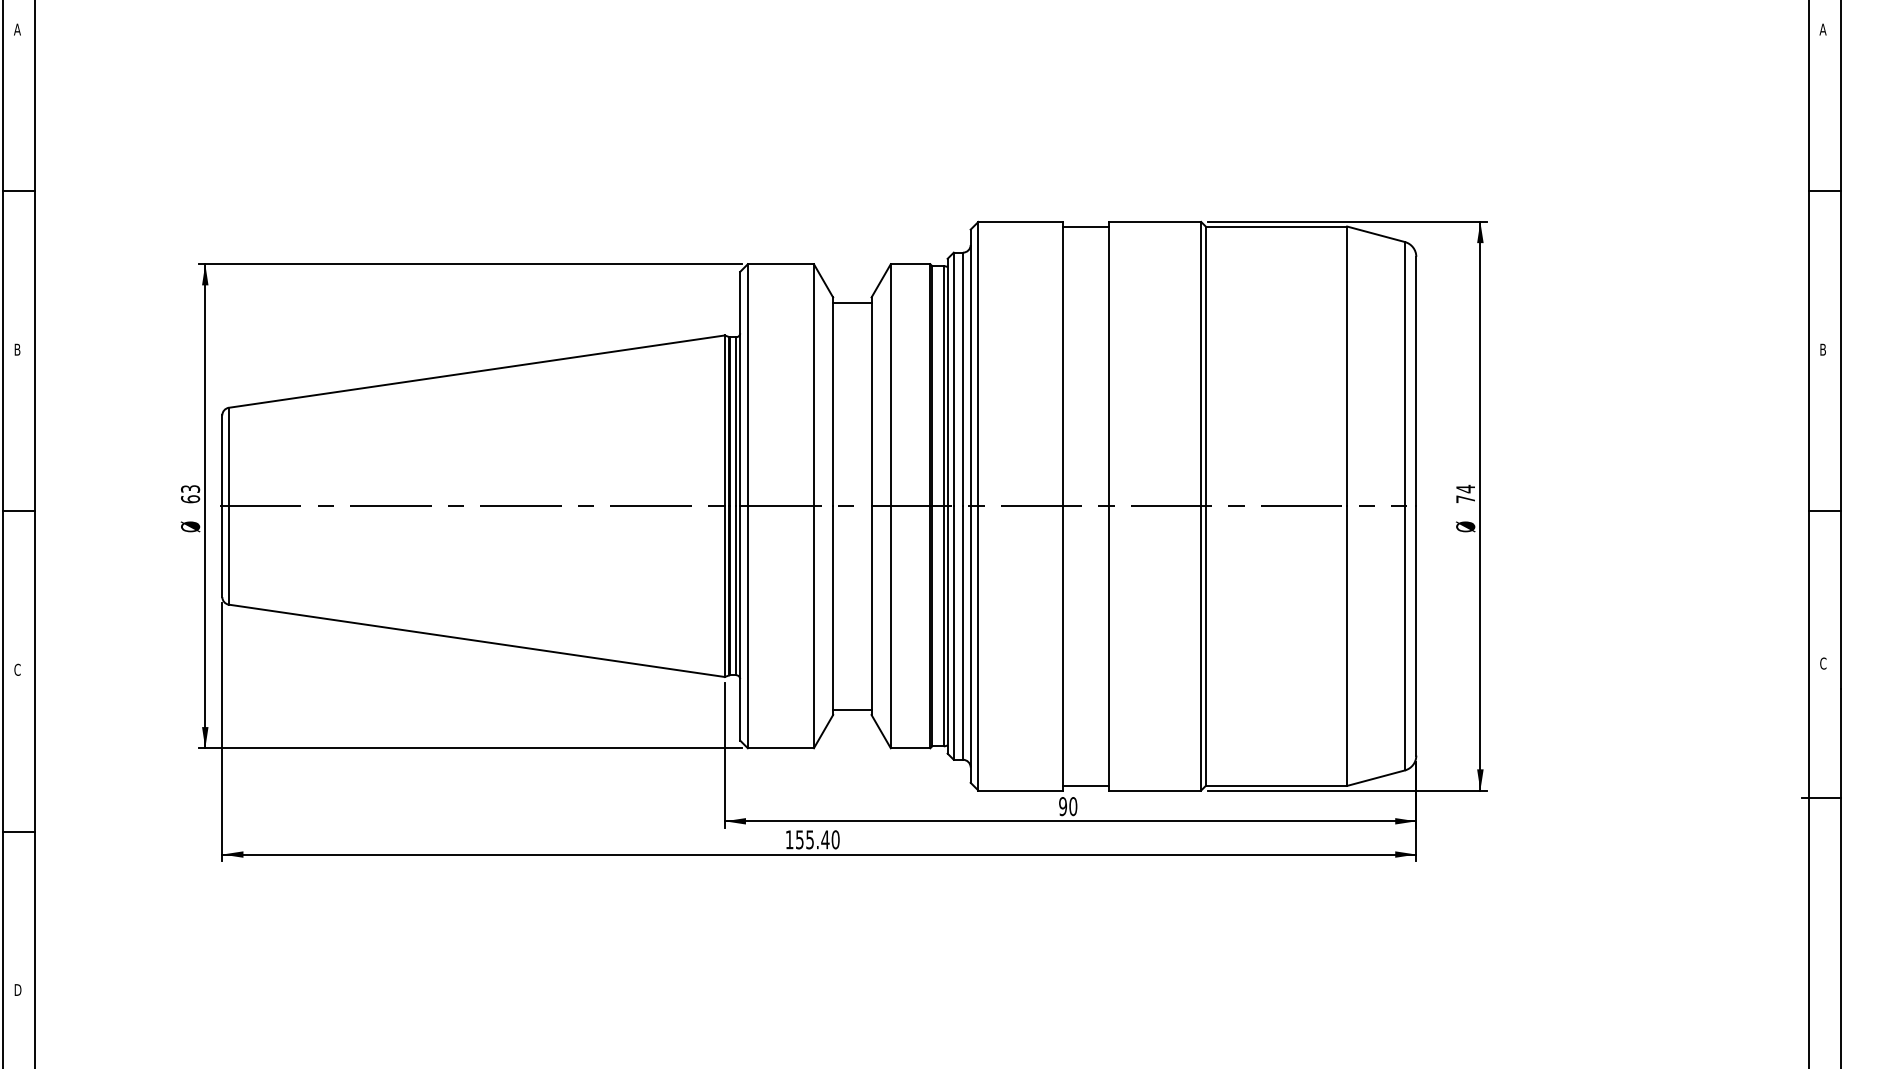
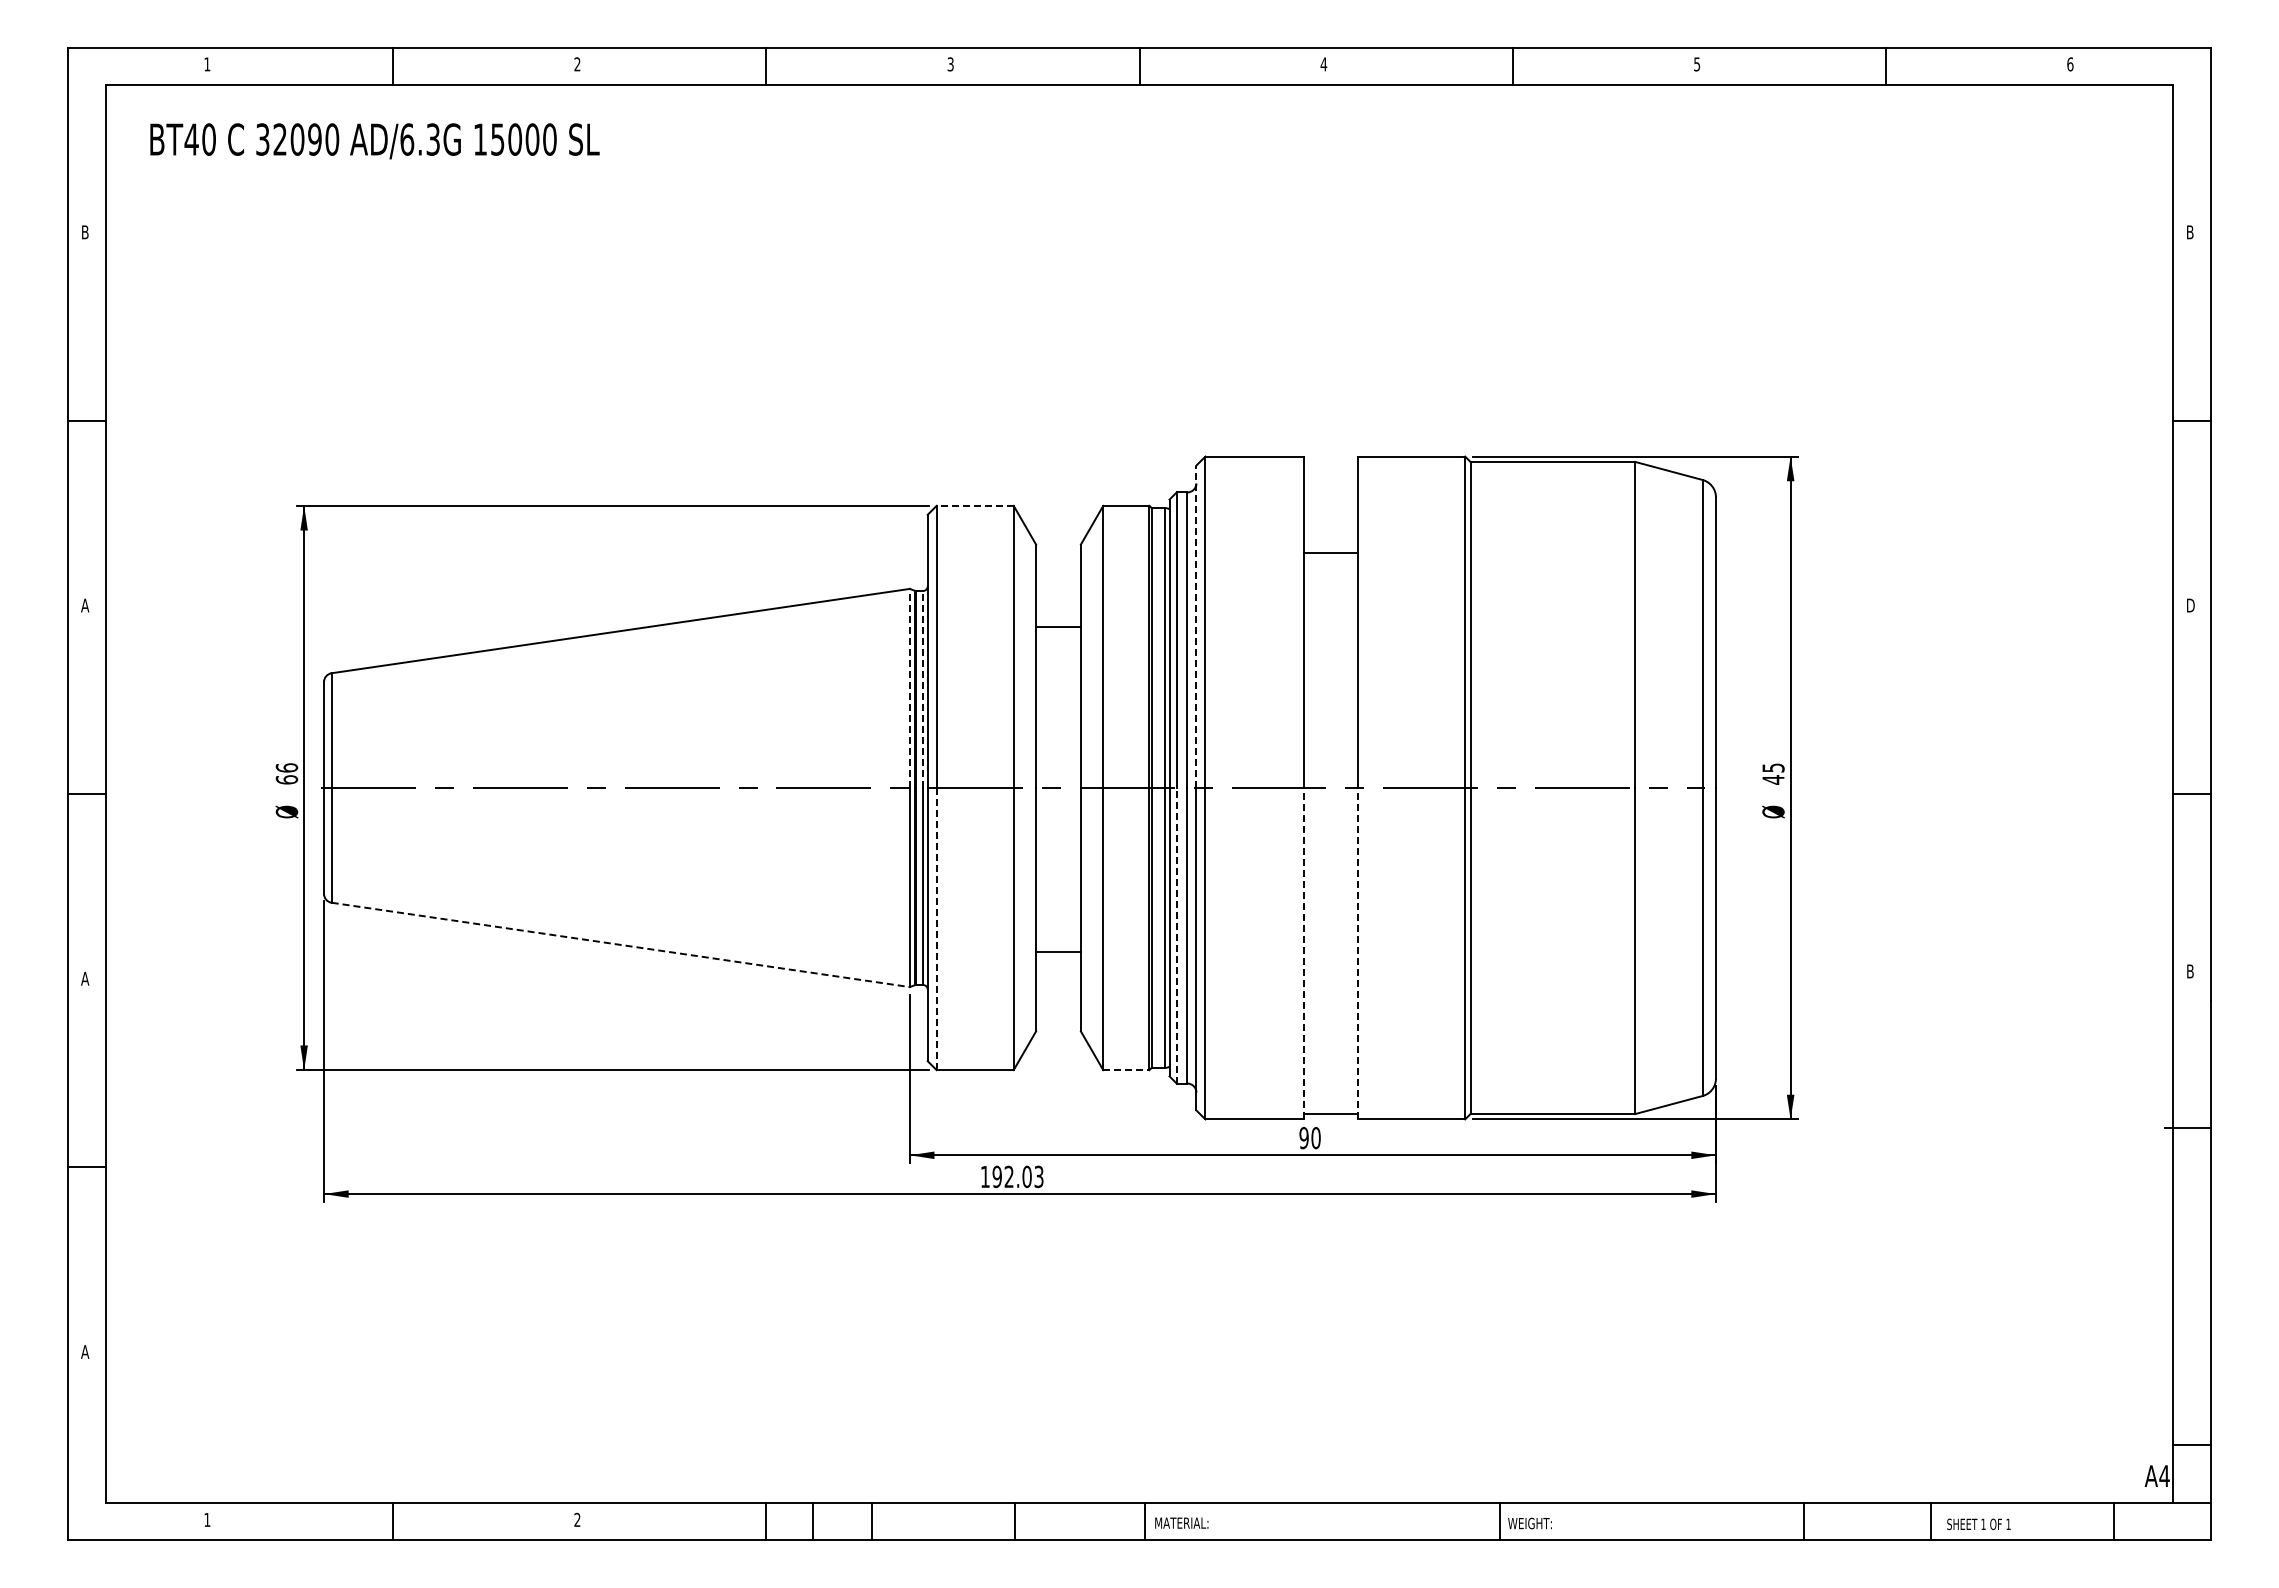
text: (17, 29) -> (85, 232), A -> B
text: (1823, 29) -> (2190, 232), A -> B
line: (1085, 226) -> (1330, 552), moved
line: (781, 263) -> (975, 505), solid -> dashed
line: (852, 302) -> (1058, 626), moved
text: (17, 349) -> (85, 605), B -> A
text: (1824, 349) -> (2191, 605), B -> D
line: (970, 367) -> (1196, 626), solid -> dashed
line: (724, 420) -> (909, 688), solid -> dashed
line: (736, 421) -> (923, 689), solid -> dashed
text: (190, 488) -> (286, 767), 63 -> 66
text: (1465, 493) -> (1773, 773), 74 -> 45
line: (747, 626) -> (936, 928), solid -> dashed
line: (953, 632) -> (1176, 935), solid -> dashed
line: (477, 640) -> (621, 944), solid -> dashed
line: (1062, 648) -> (1303, 953), solid -> dashed
line: (1108, 648) -> (1357, 953), solid -> dashed
text: (1823, 663) -> (2190, 971), C -> B
text: (17, 669) -> (85, 978), C -> A
line: (852, 709) -> (1058, 952), moved
line: (910, 748) -> (1126, 1070), solid -> dashed
text: (817, 839) -> (1017, 1176), 155.40 -> 192.03
text: (17, 989) -> (85, 1351), D -> A

